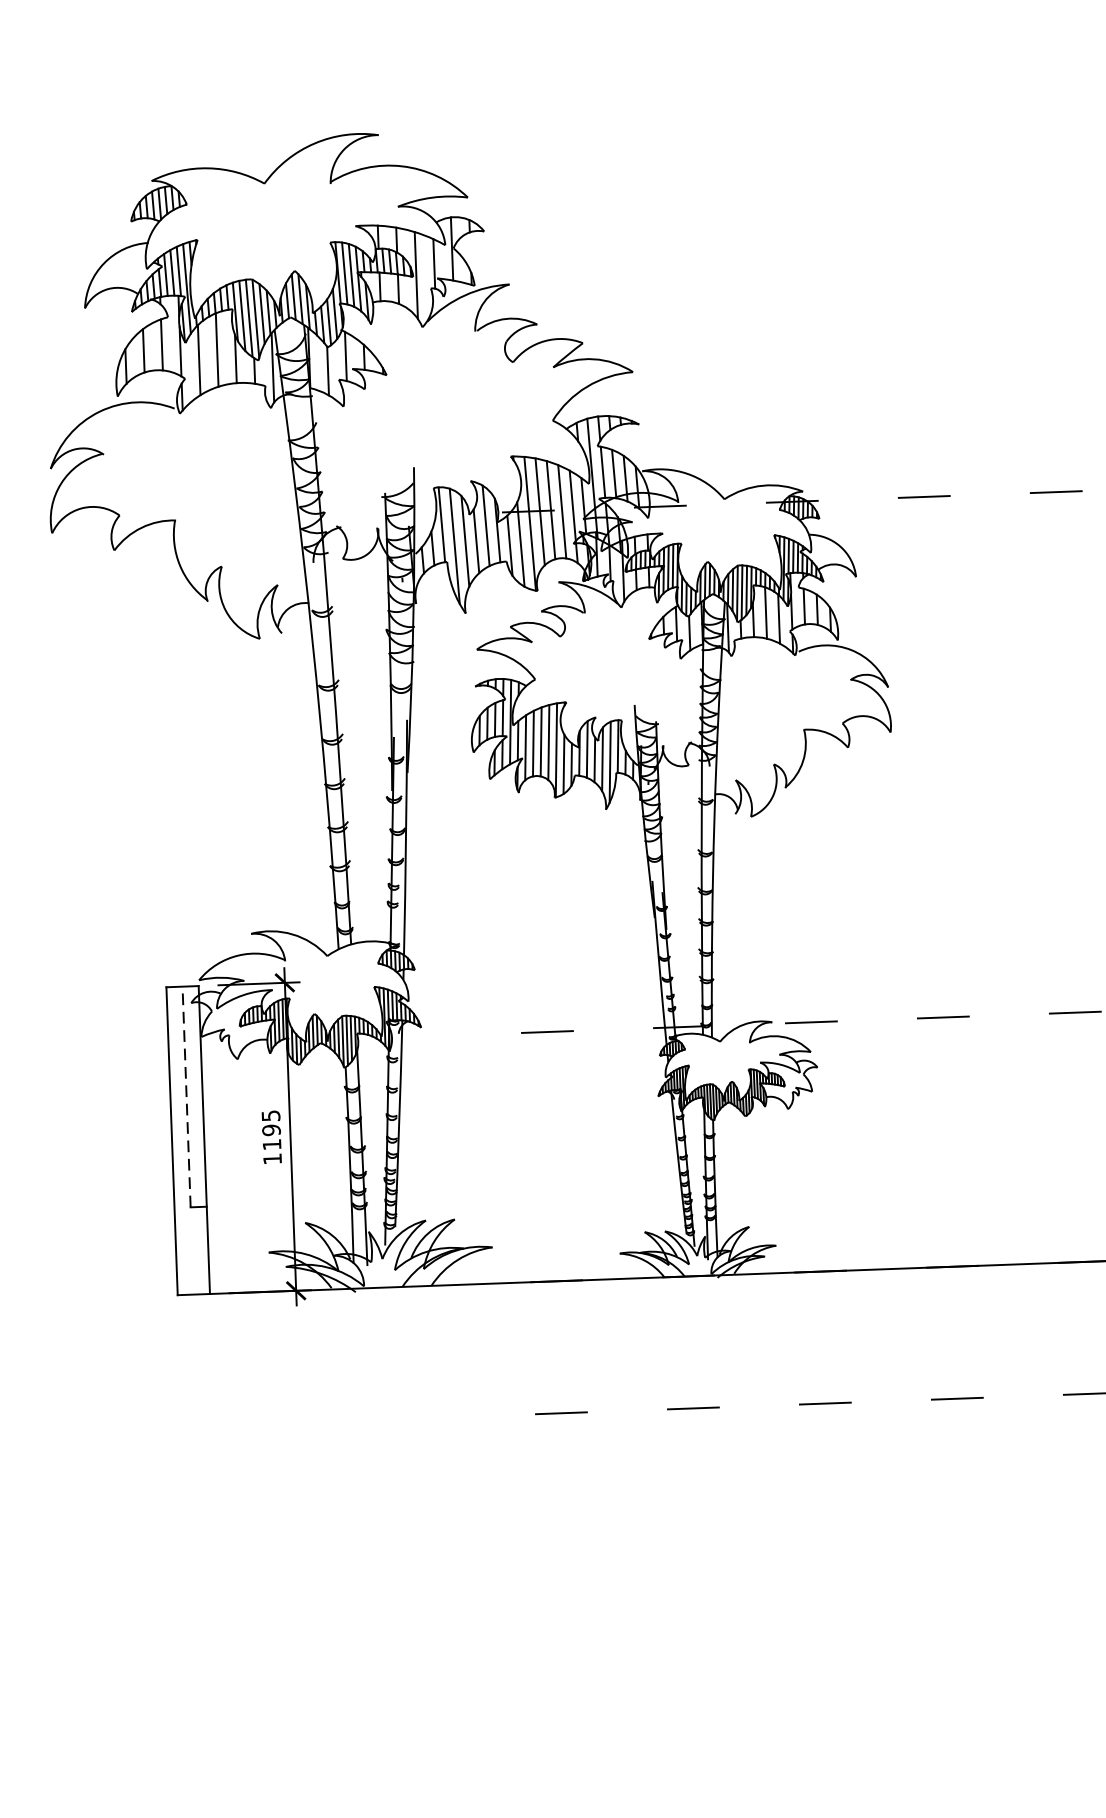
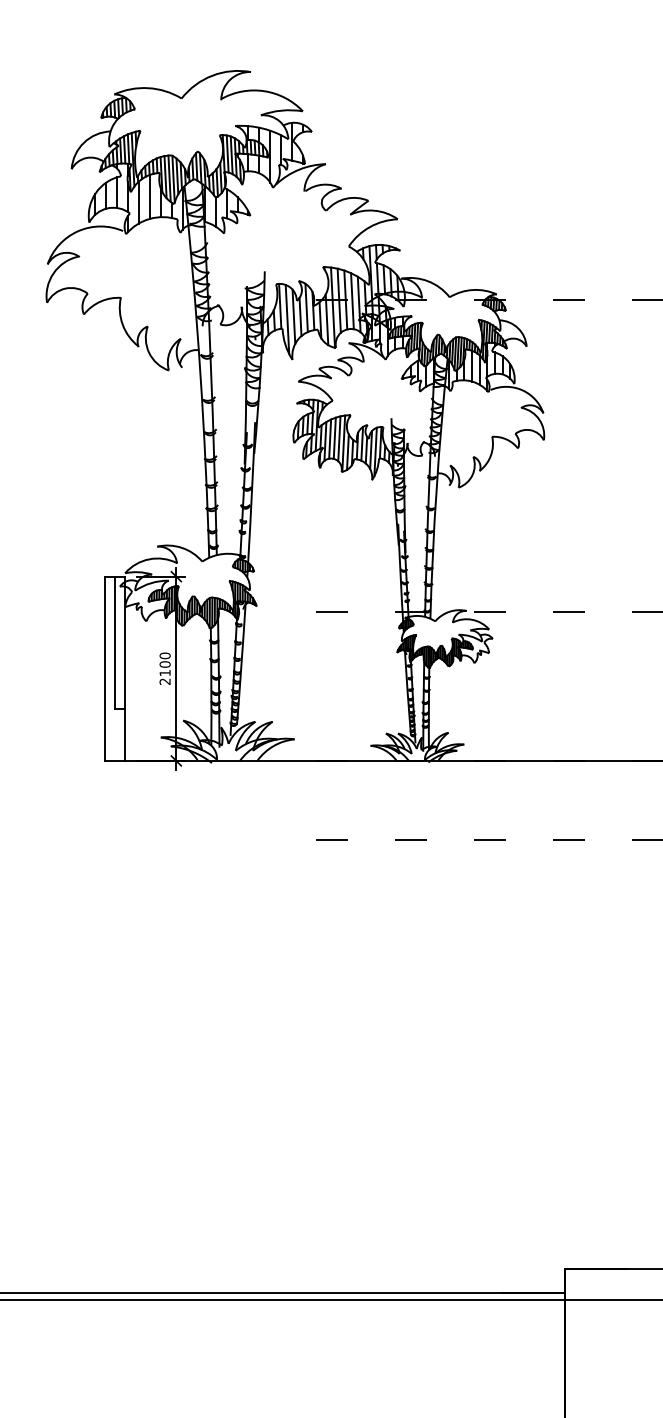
line: (187, 1096) -> (115, 642), dashed -> solid
text: (270, 1137) -> (164, 668), 1195 -> 2100

